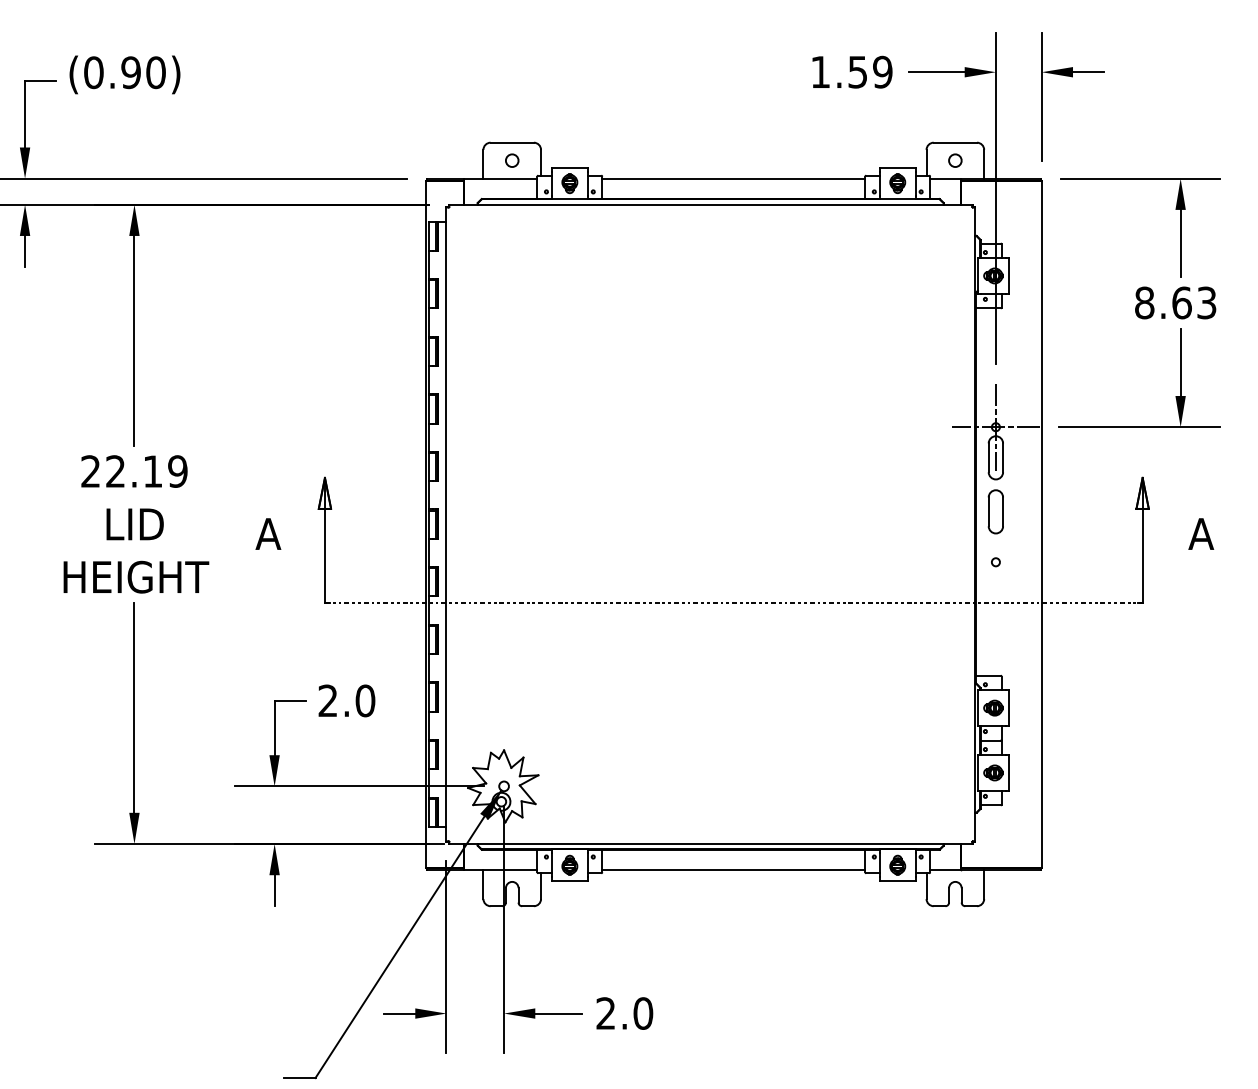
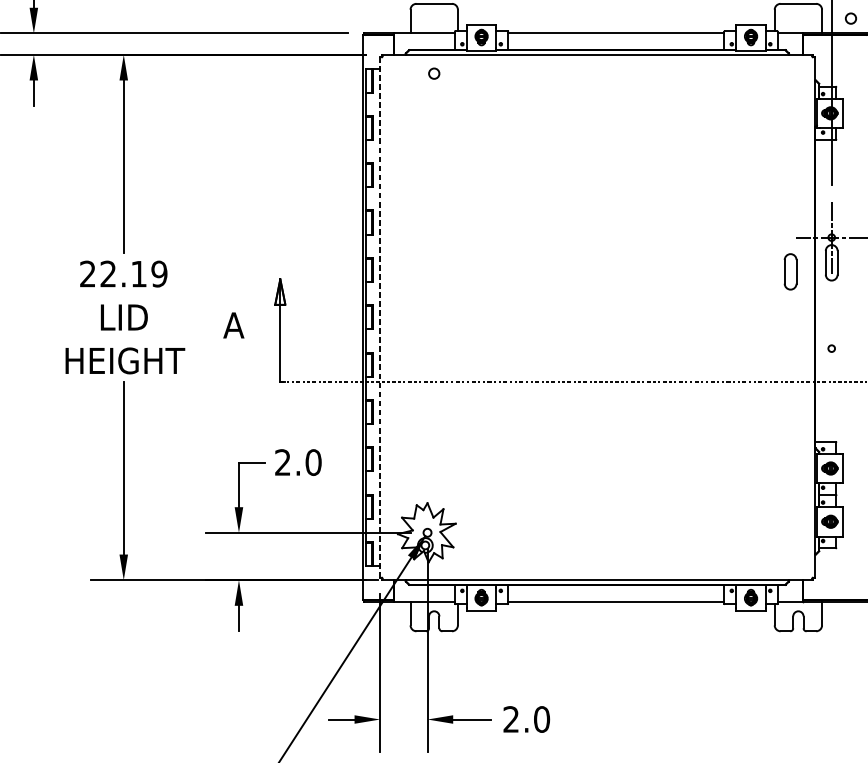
circle: (512, 160) -> (434, 73), moved
circle: (955, 160) -> (851, 18), moved
part: (995, 511) -> (790, 271), moved
line: (446, 523) -> (380, 316), solid -> dashed

